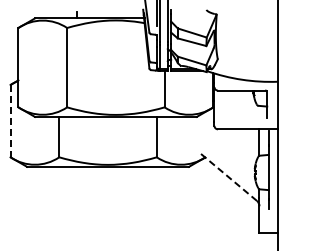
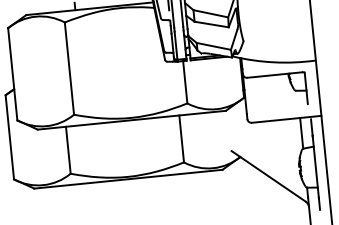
line: (10, 121) -> (9, 137), dashed -> solid
line: (227, 176) -> (268, 176), dashed -> solid

